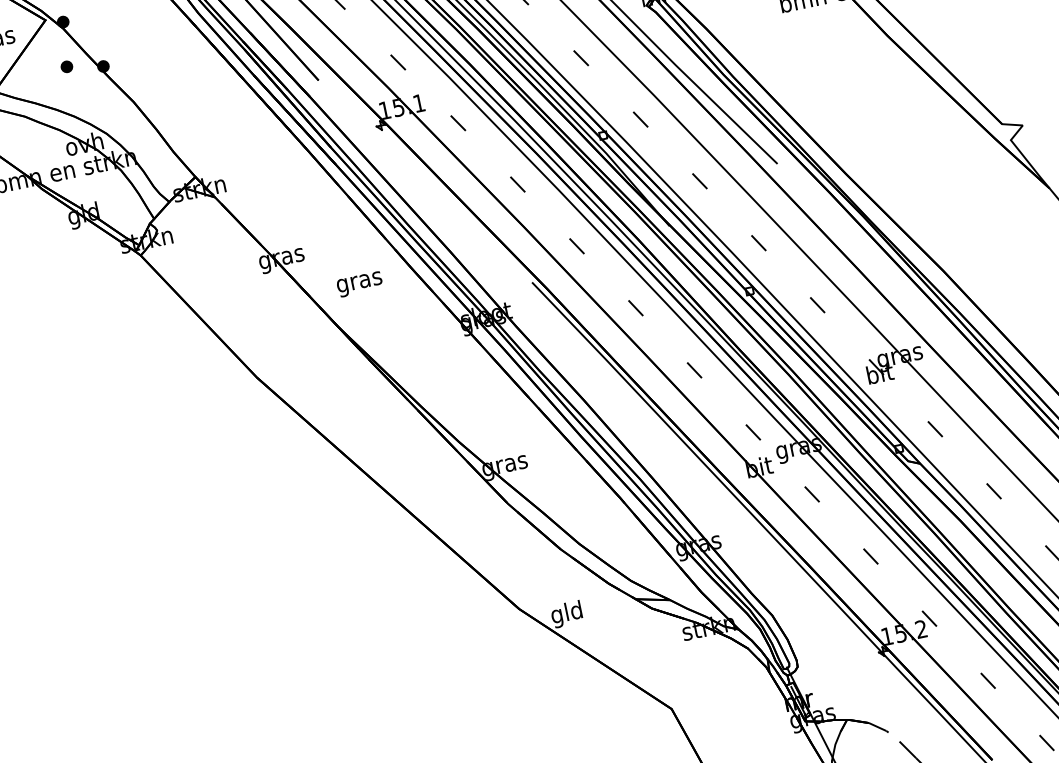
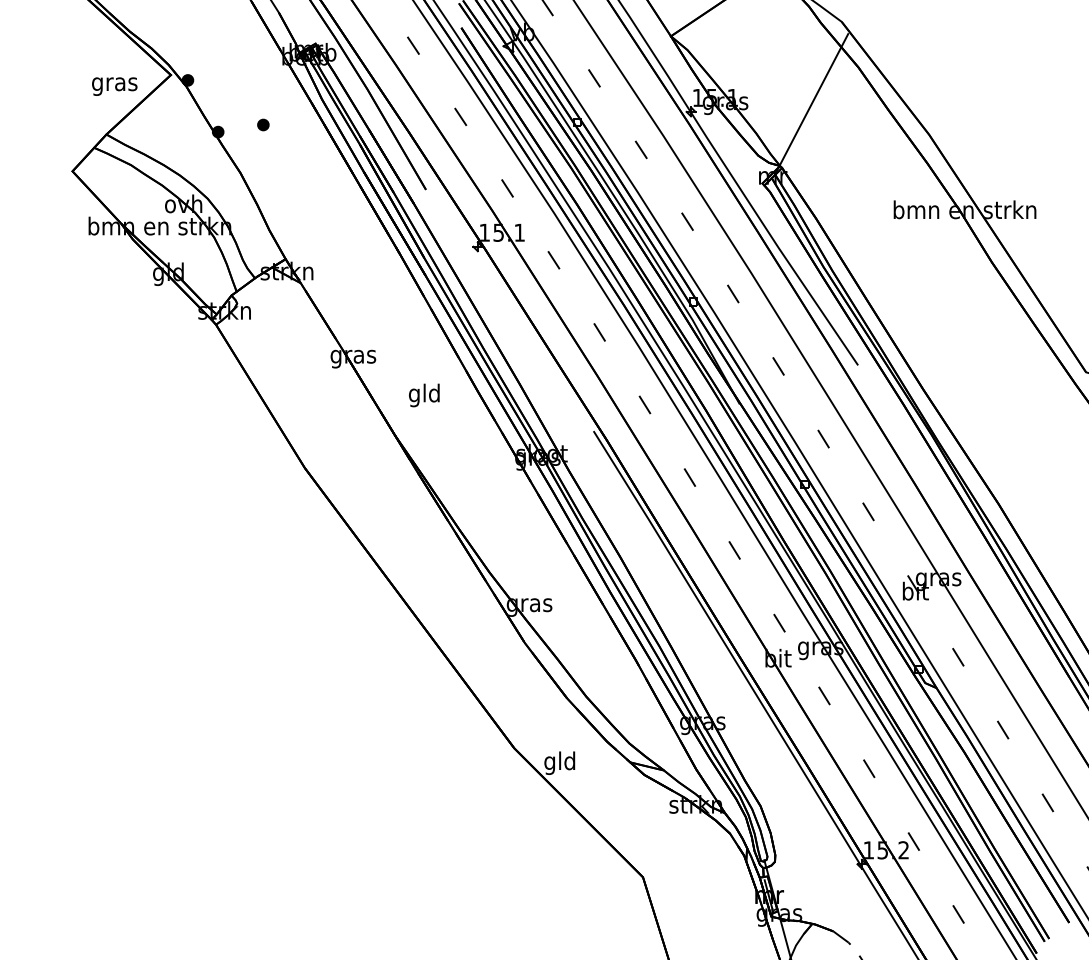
part: (66, 66) -> (263, 124), moved
text: (359, 282) -> (424, 395), gras -> gld

